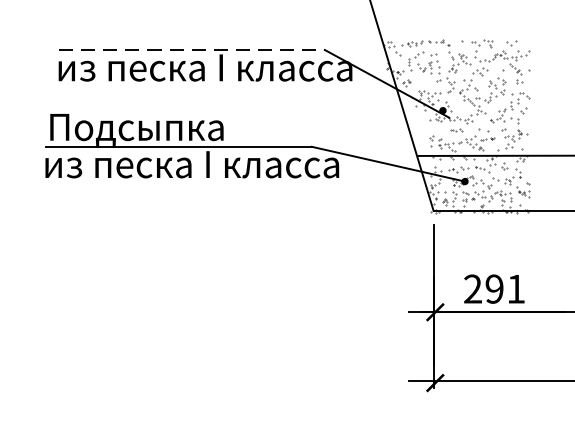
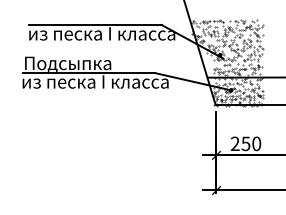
line: (193, 49) -> (96, 24), dashed -> solid
text: (505, 288) -> (251, 143), 291 -> 250

